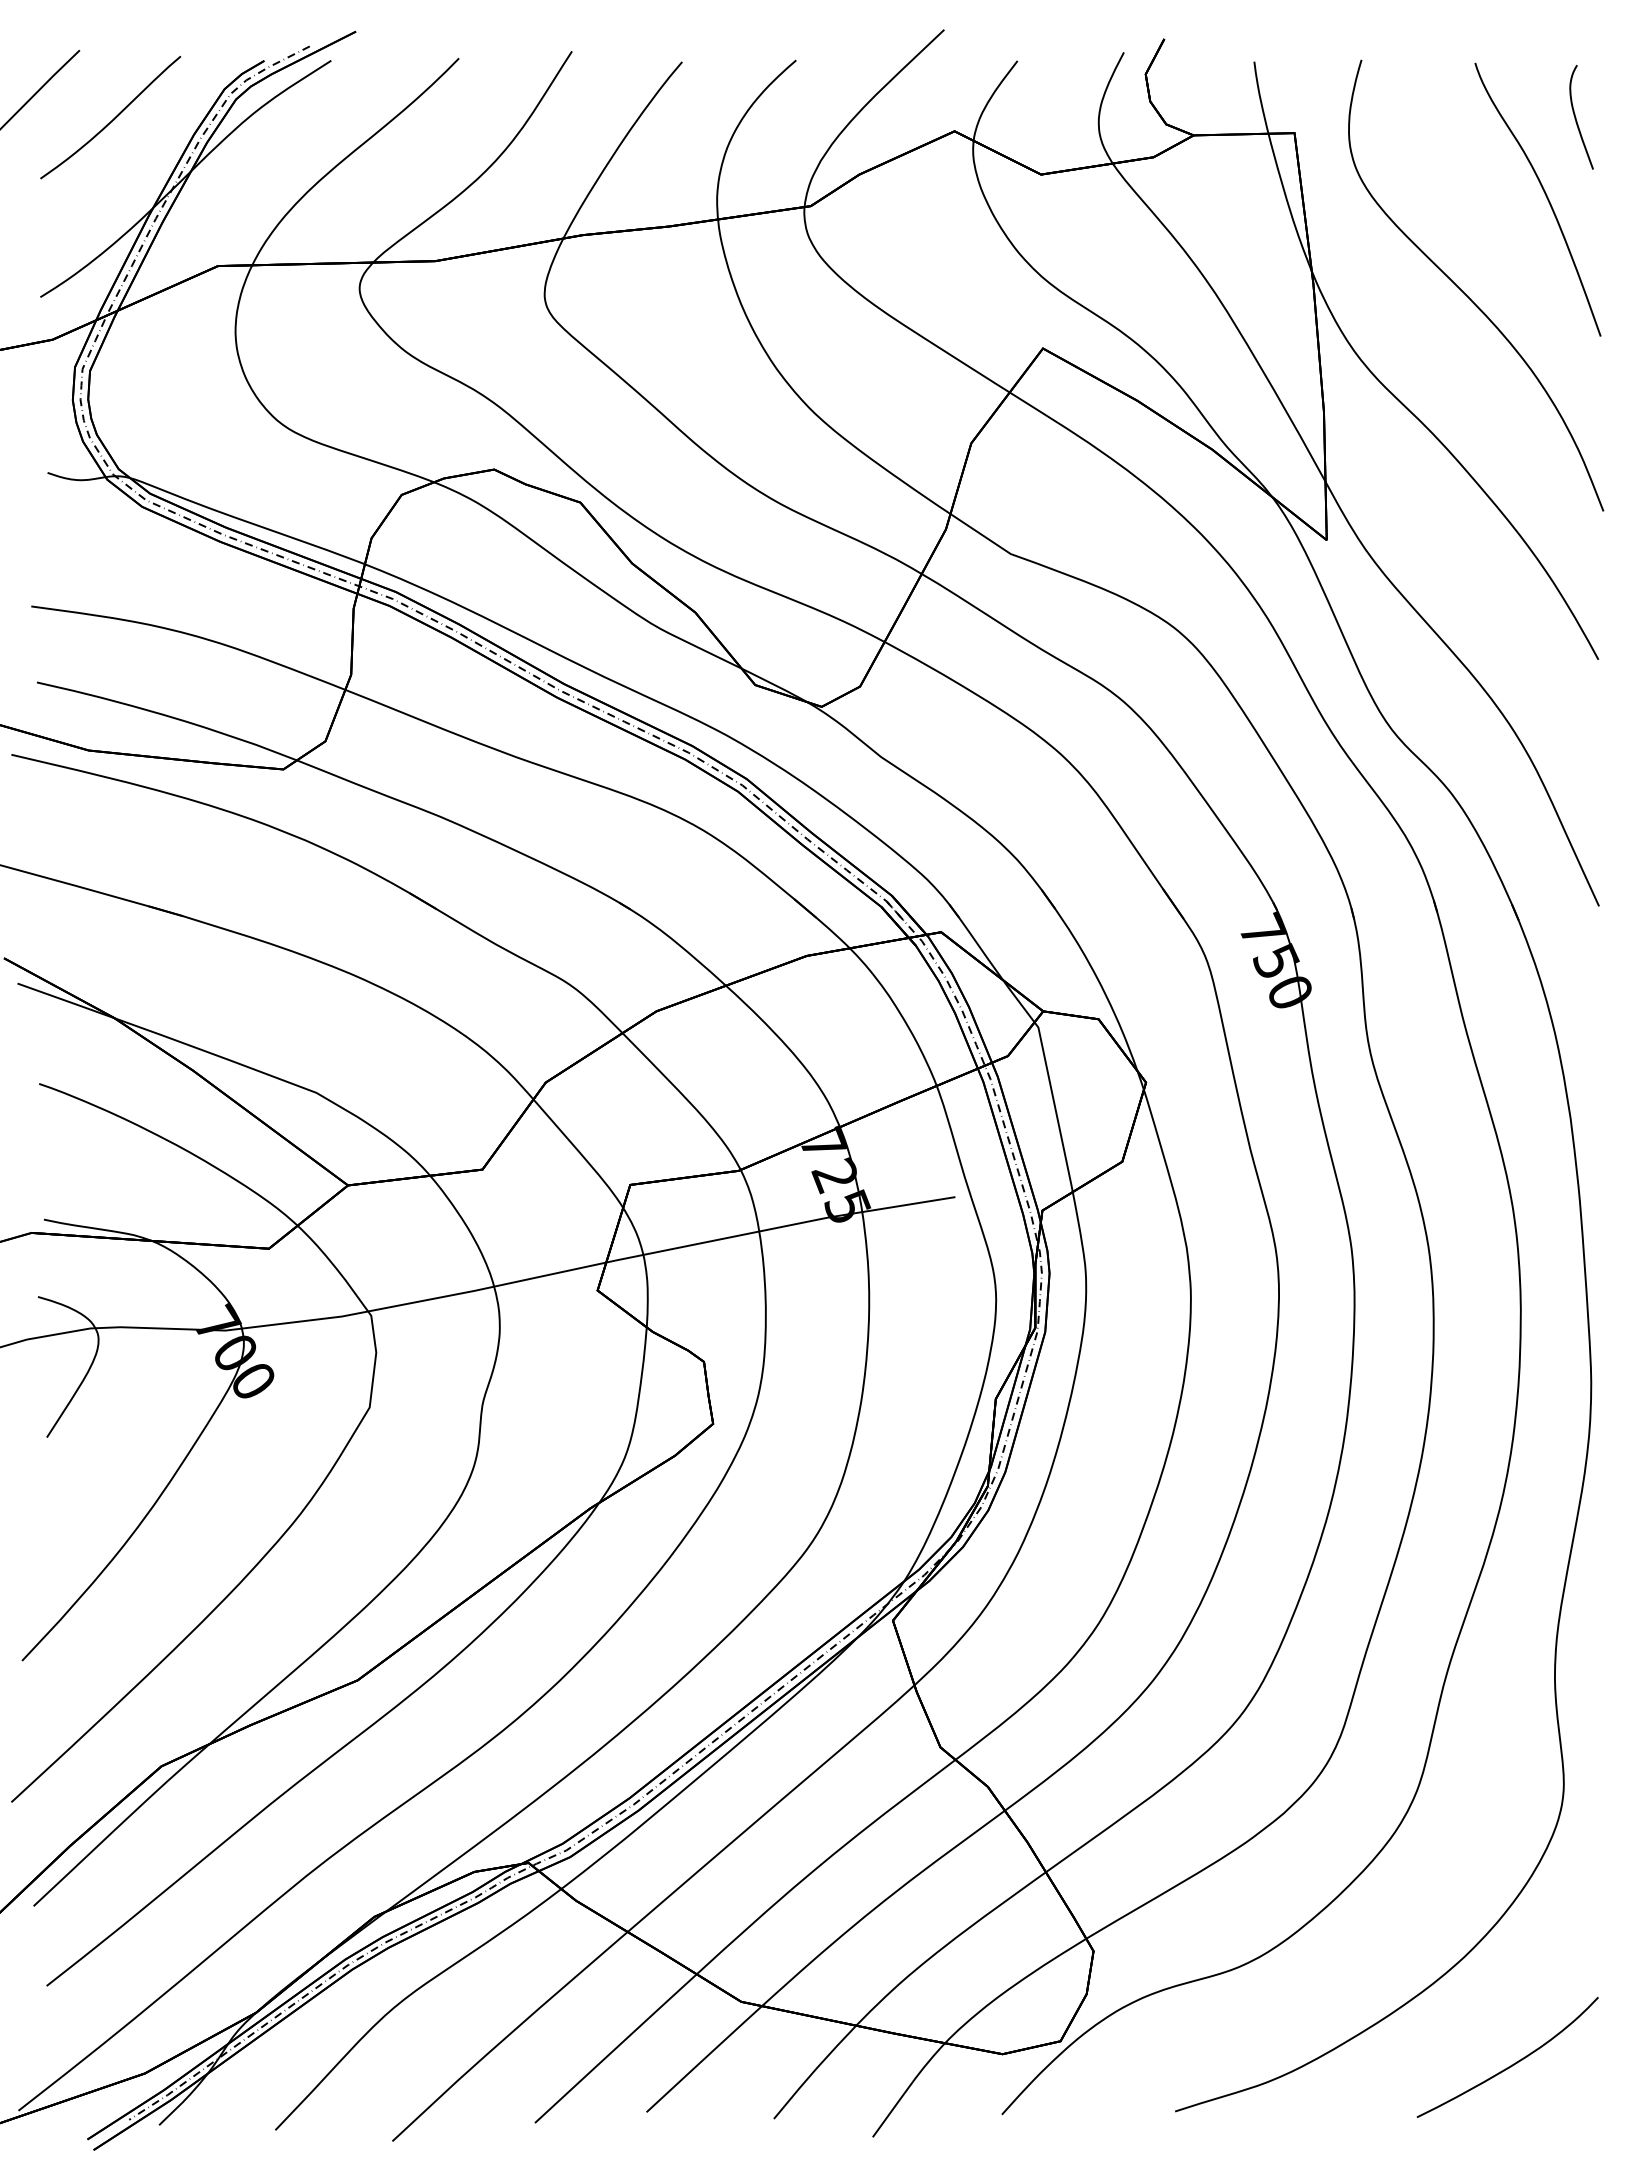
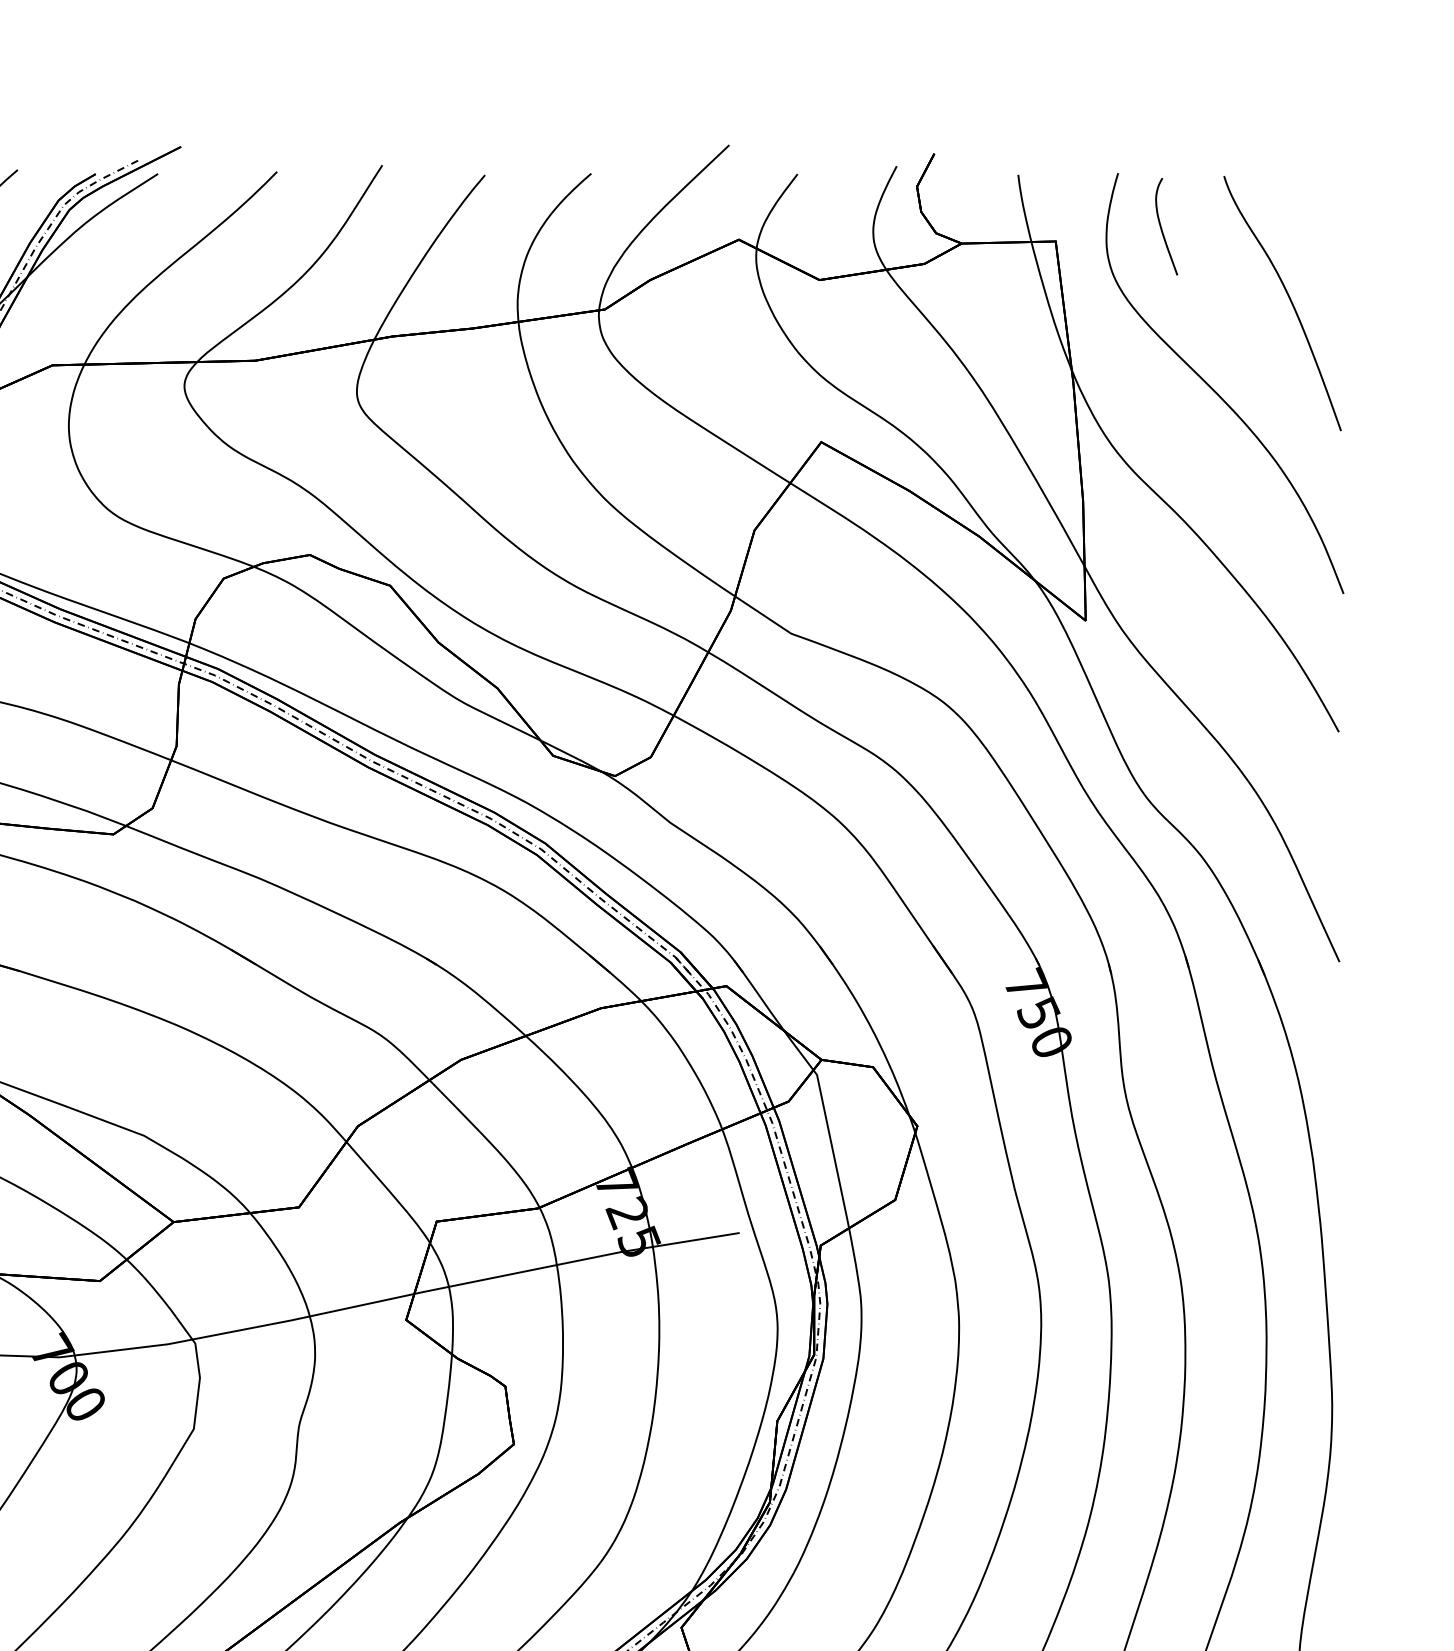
curve: (1576, 117) -> (1161, 226), moved

